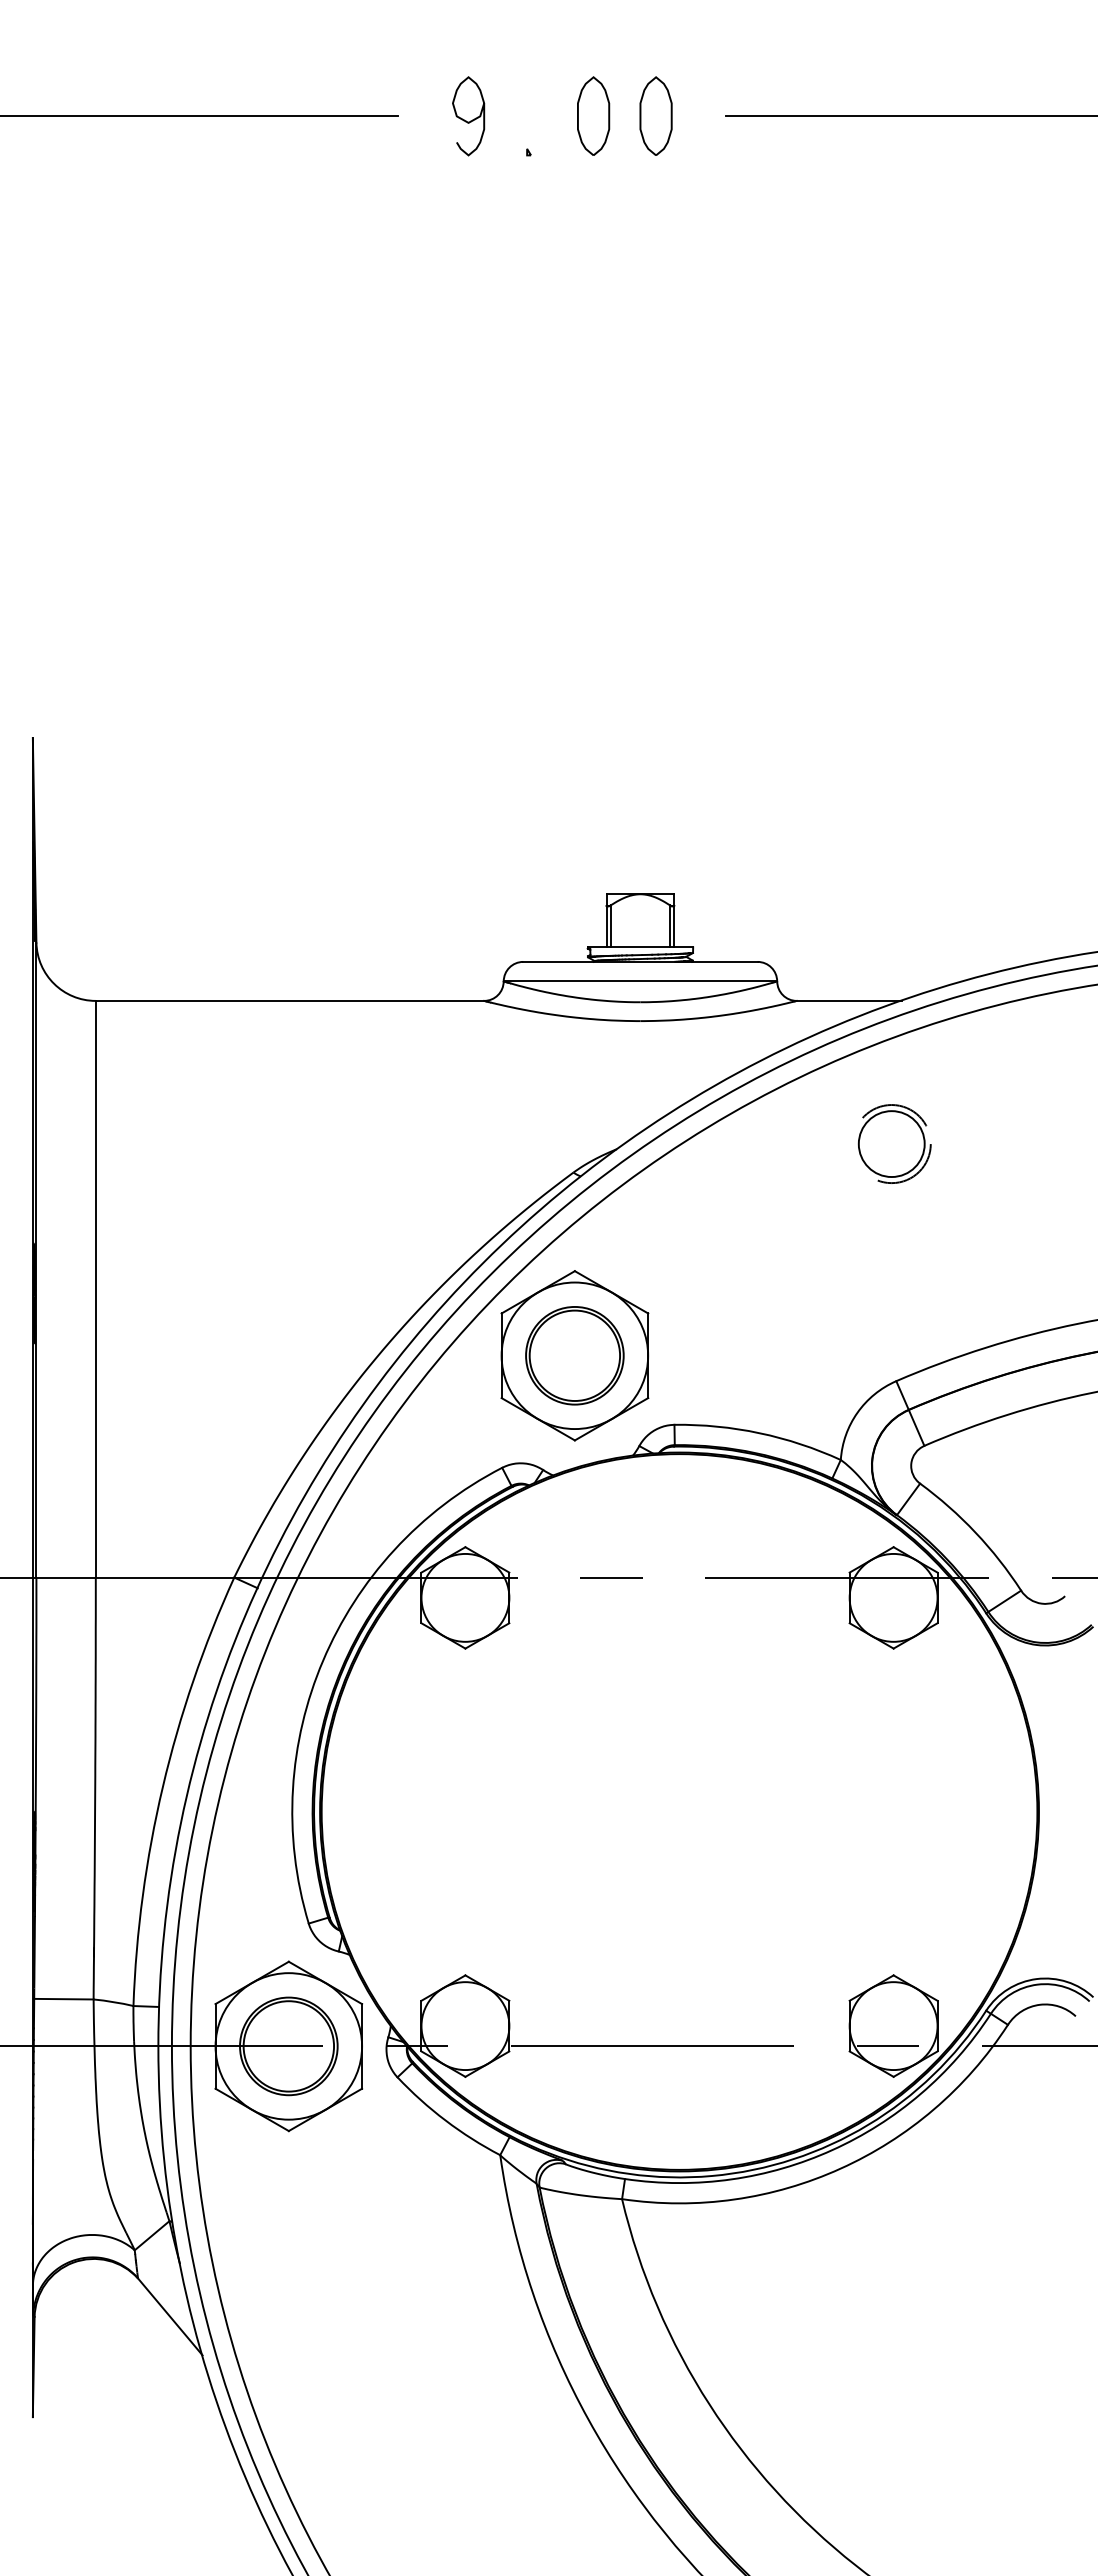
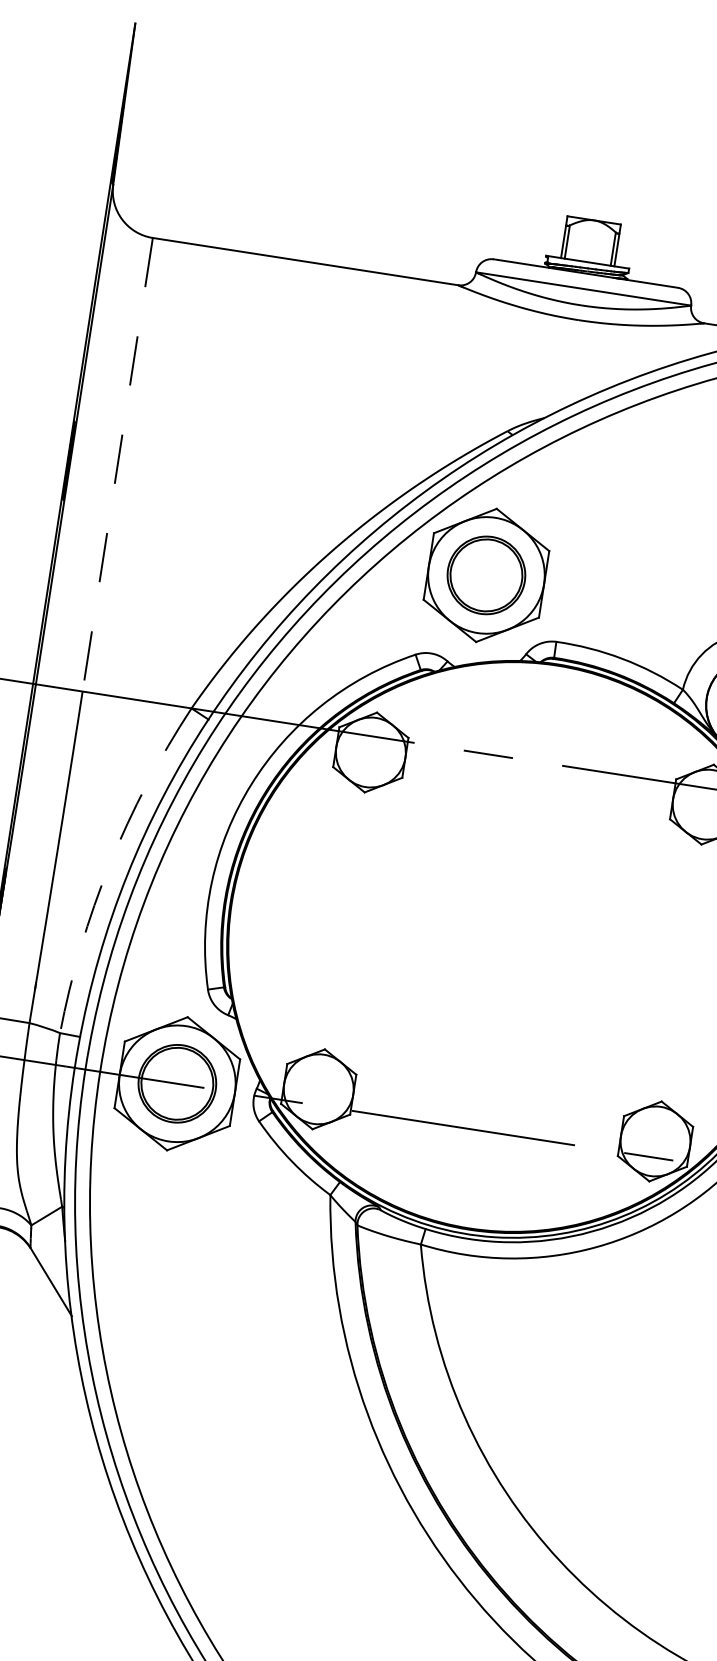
line: (95, 1289) -> (117, 464), solid -> dashed
arc: (162, 1786) -> (109, 863), solid -> dashed

